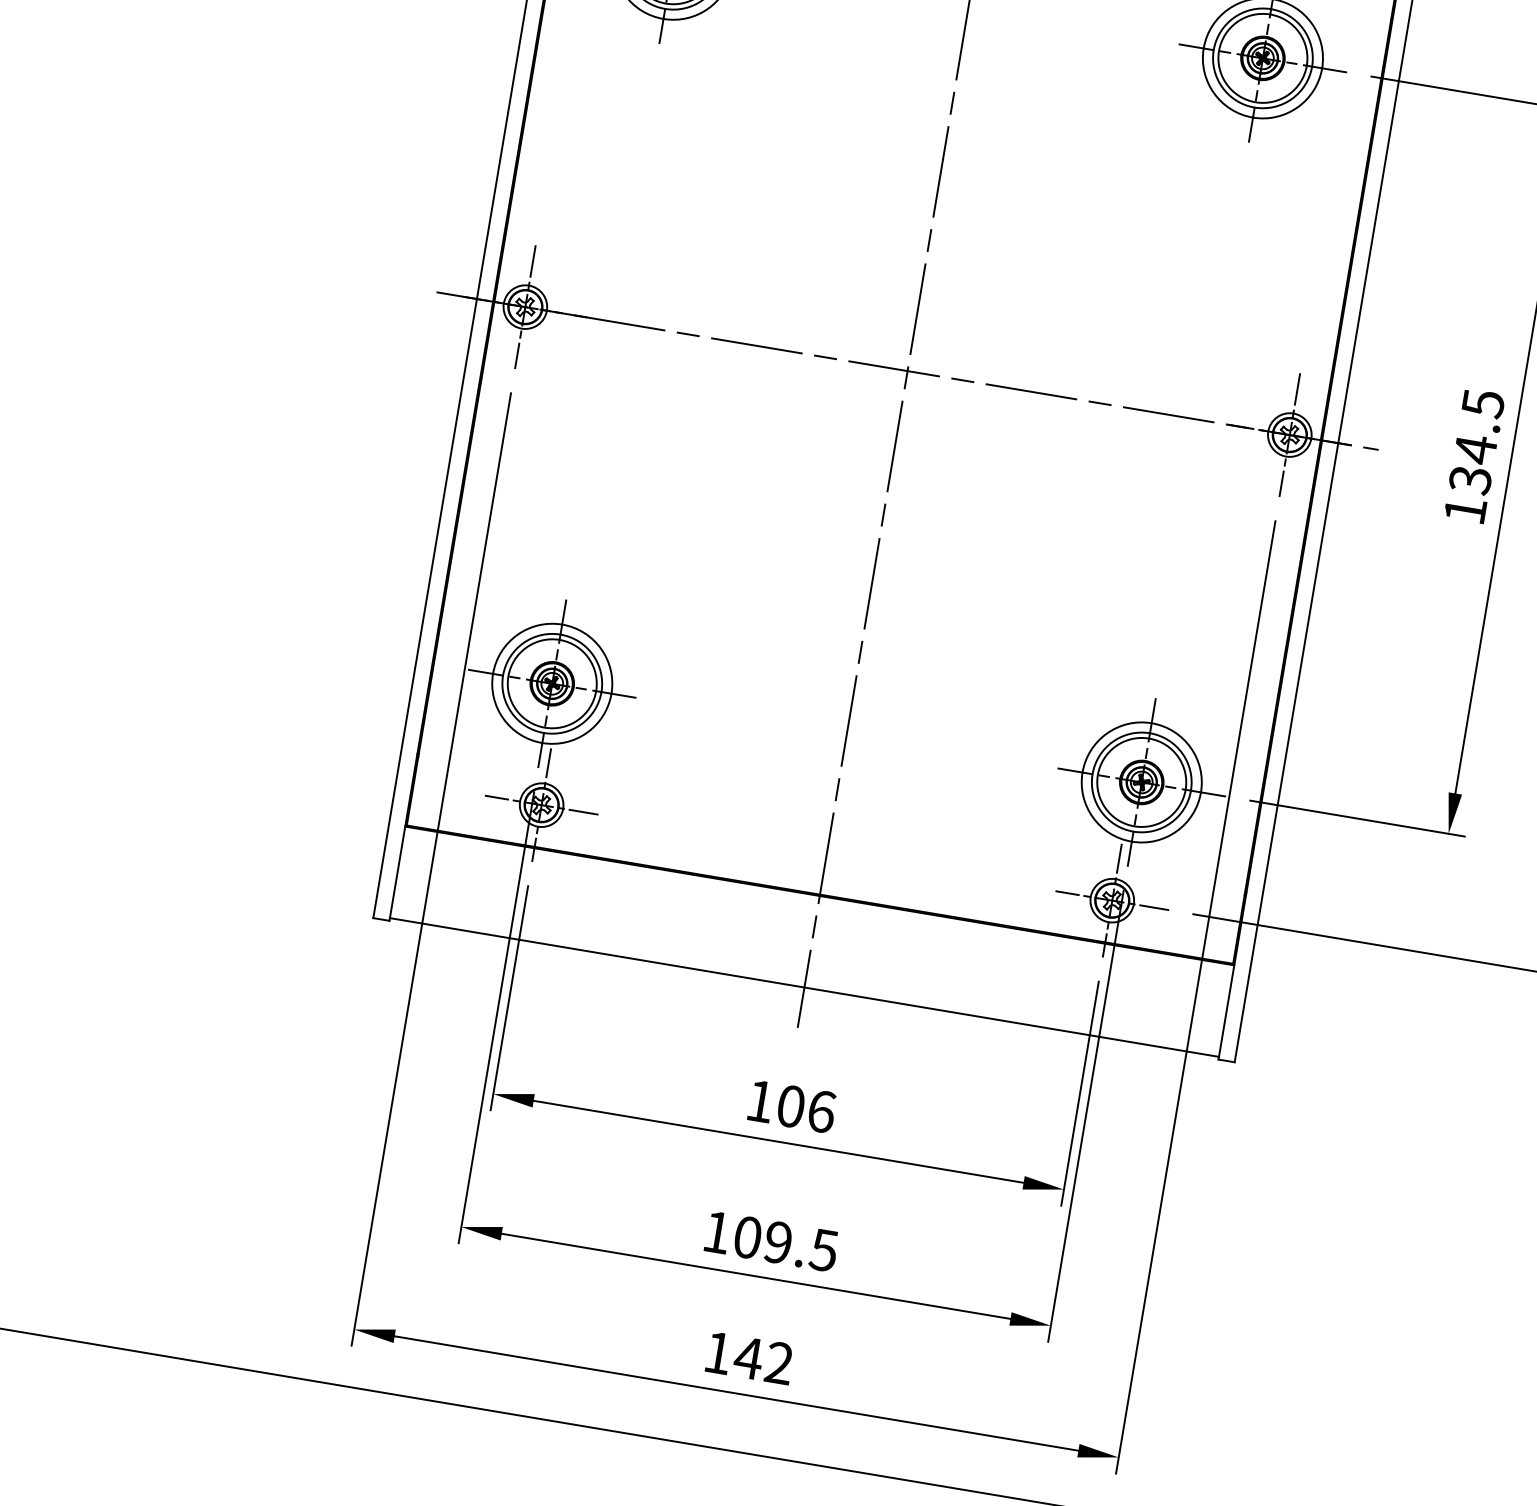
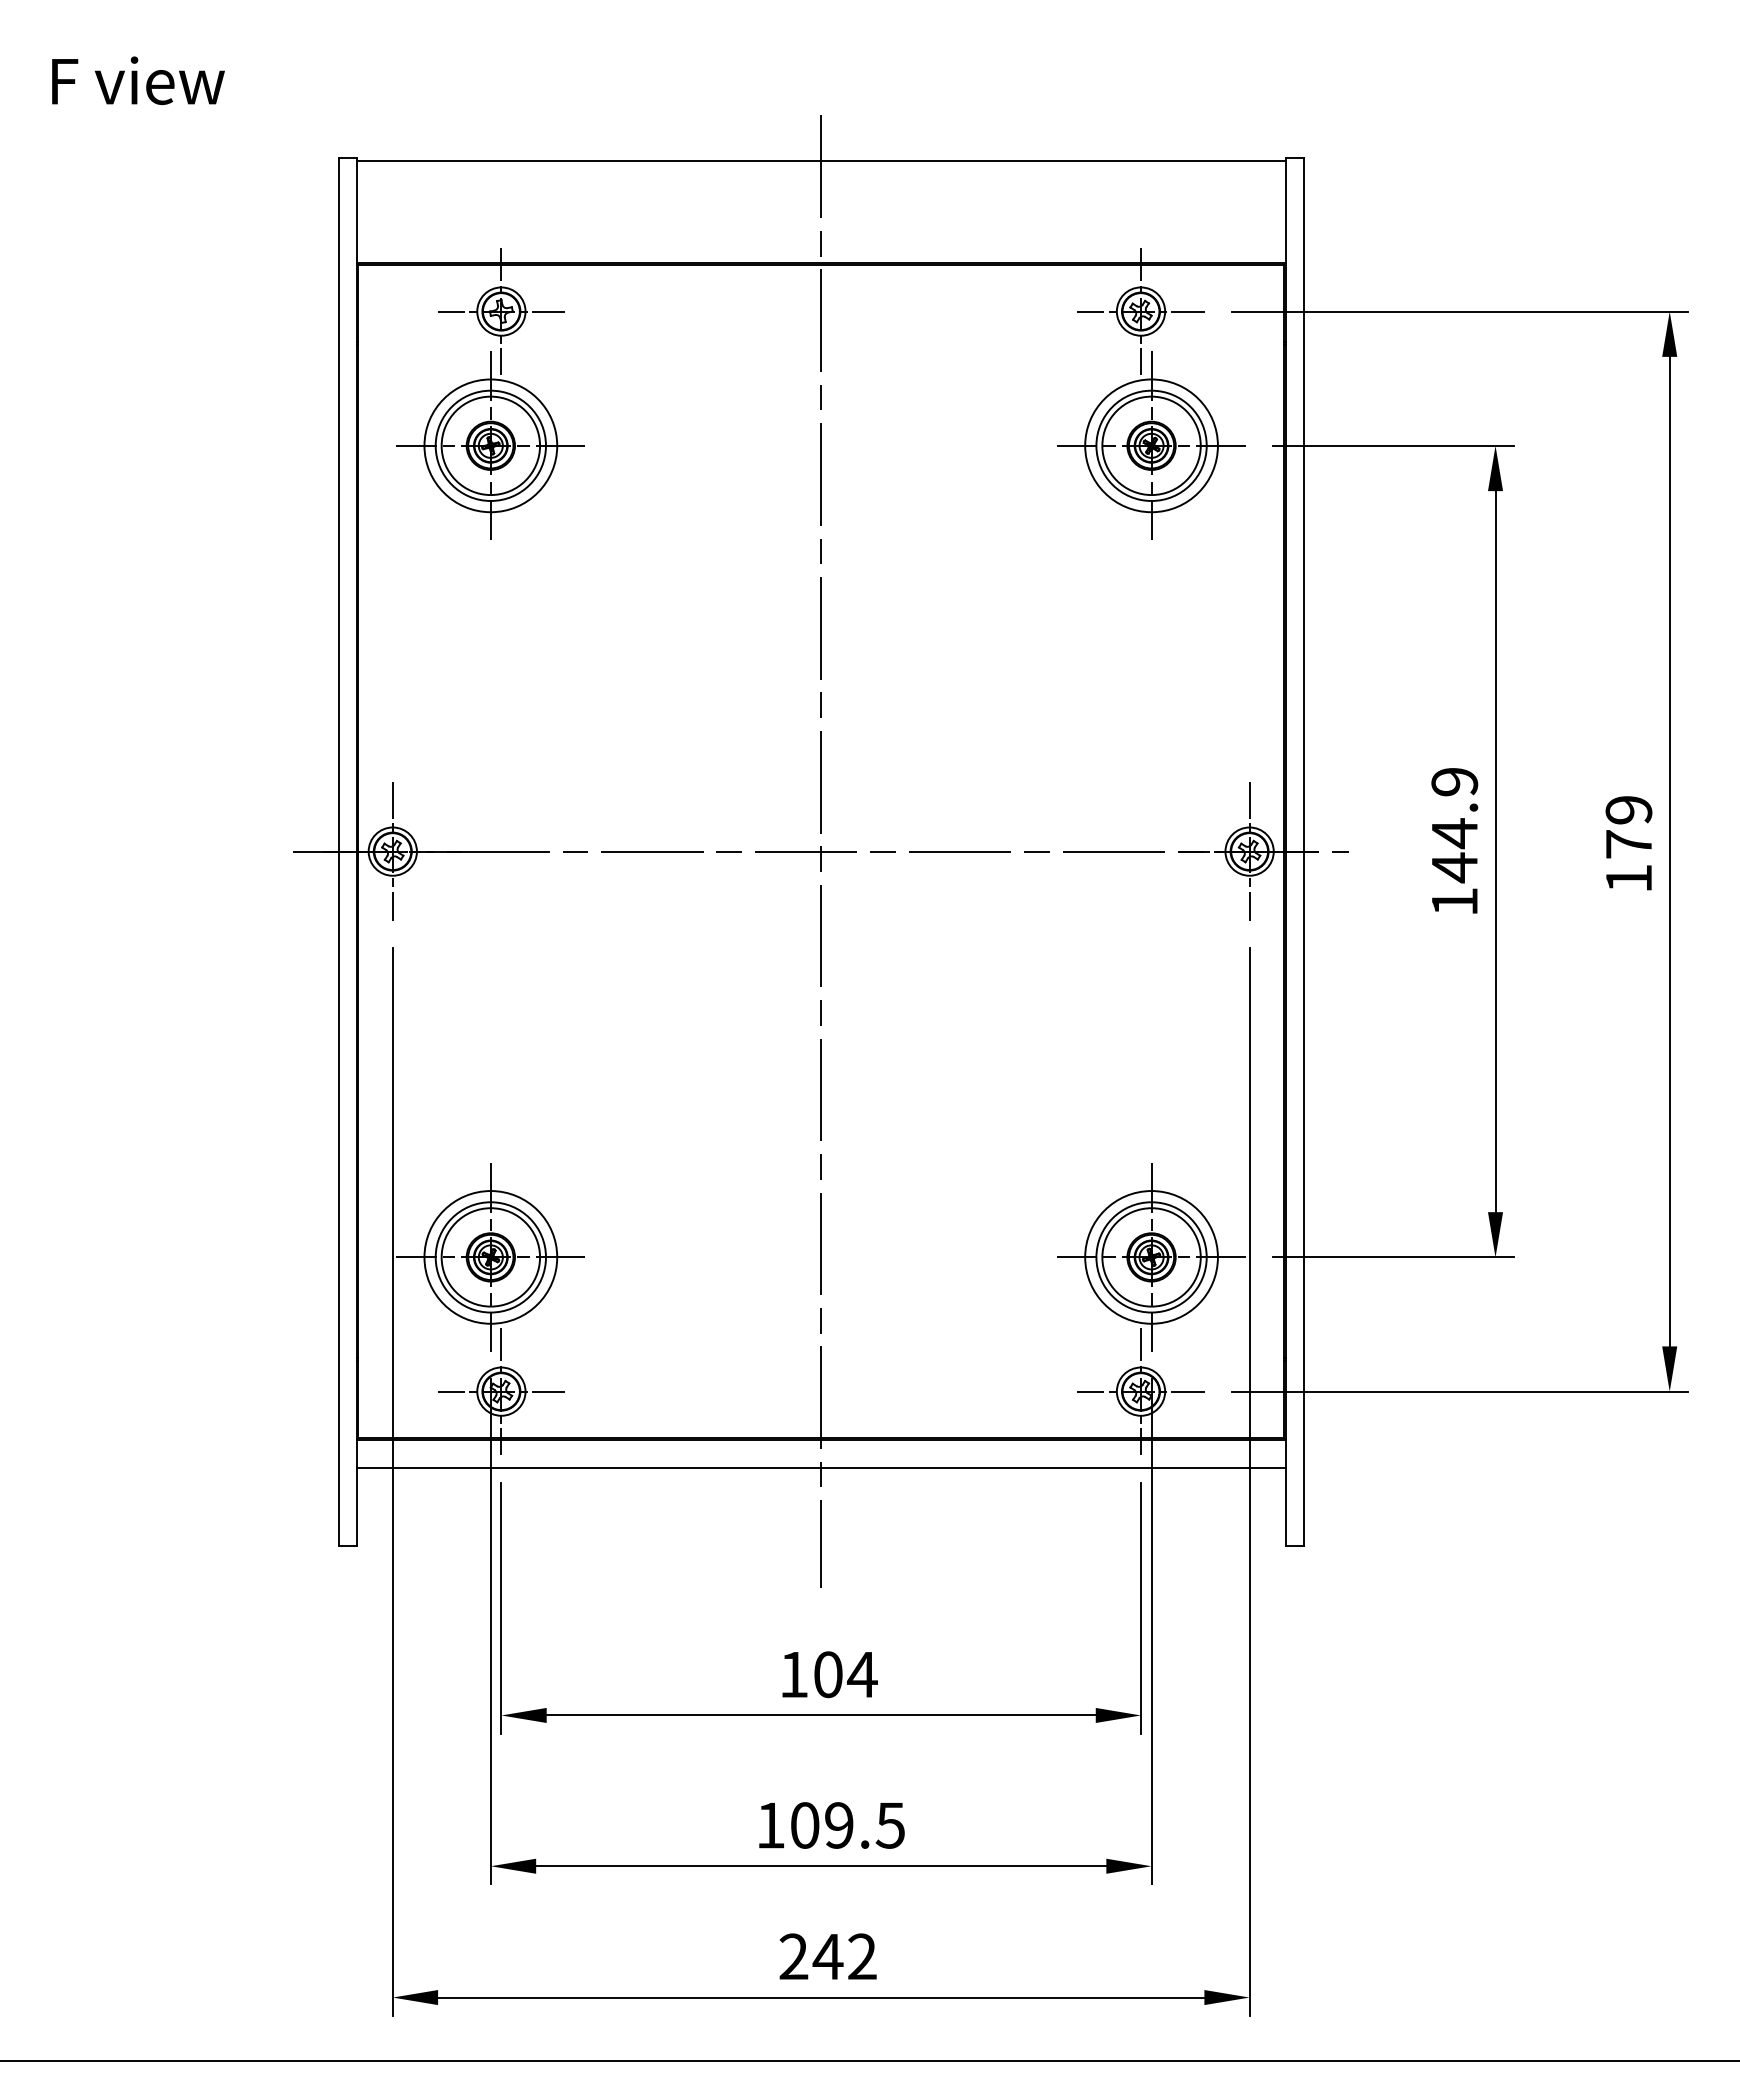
text: (1476, 442) -> (1454, 825), 134.5 -> 144.9
line: (803, 987) -> (820, 1467), moved
text: (820, 1111) -> (861, 1674), 106 -> 104
text: (717, 1352) -> (793, 1956), 142 -> 242

